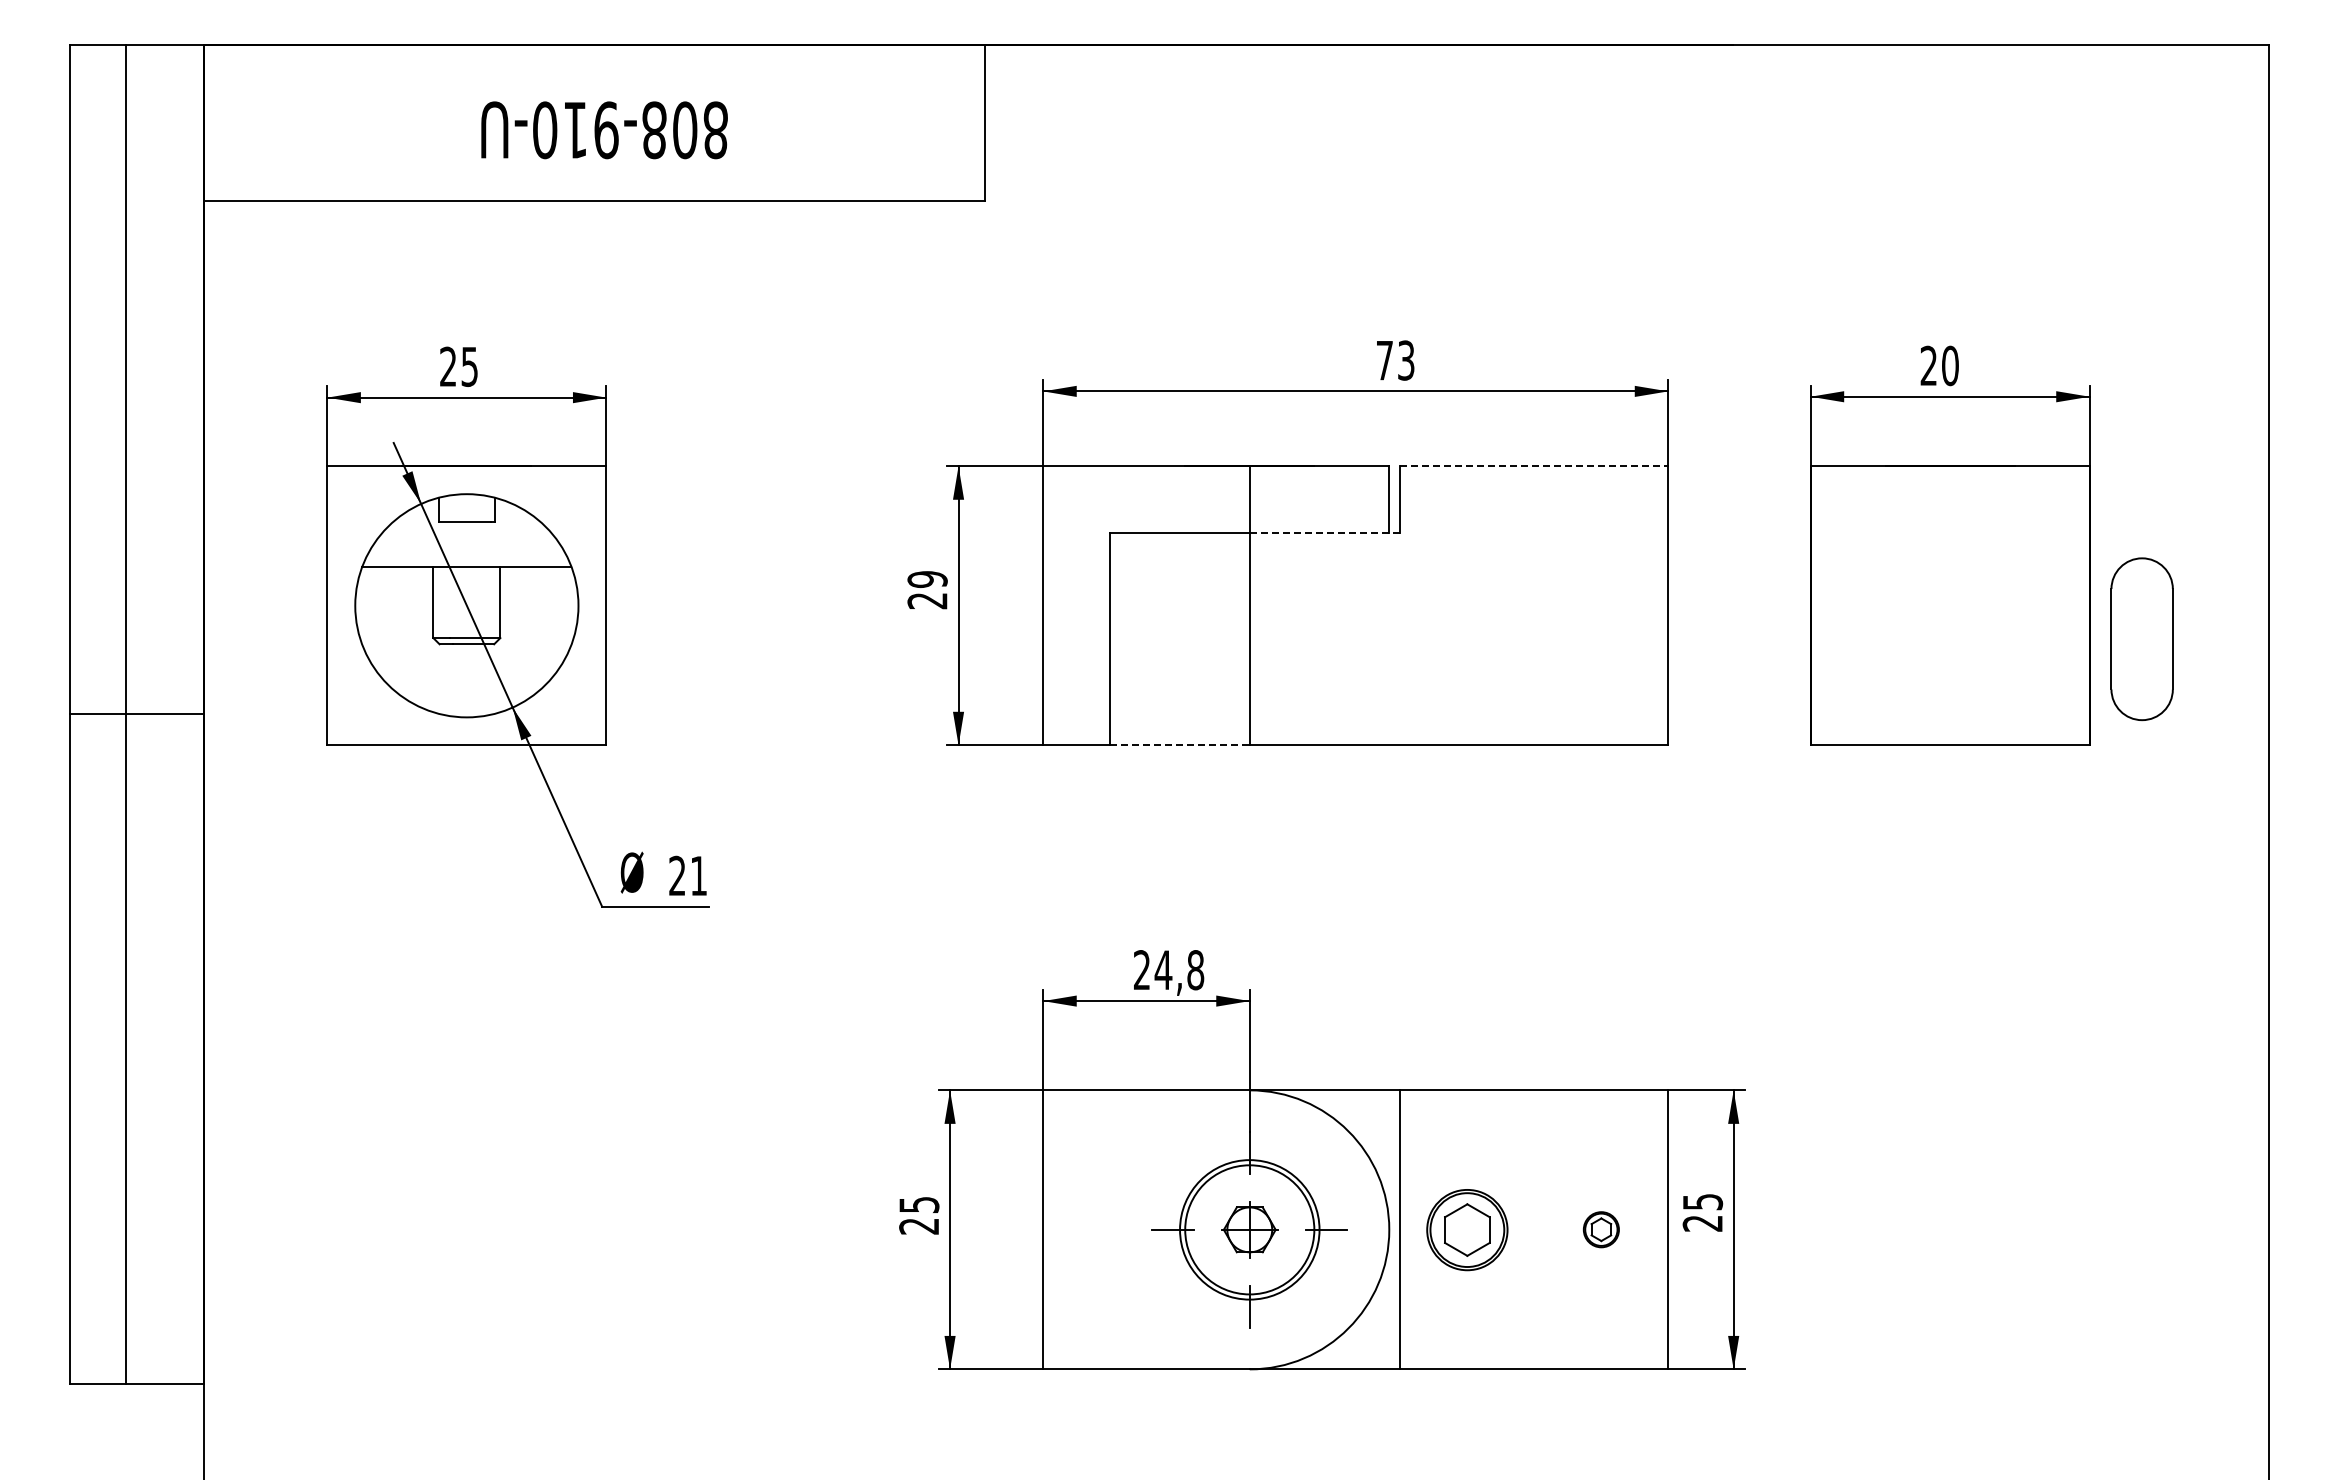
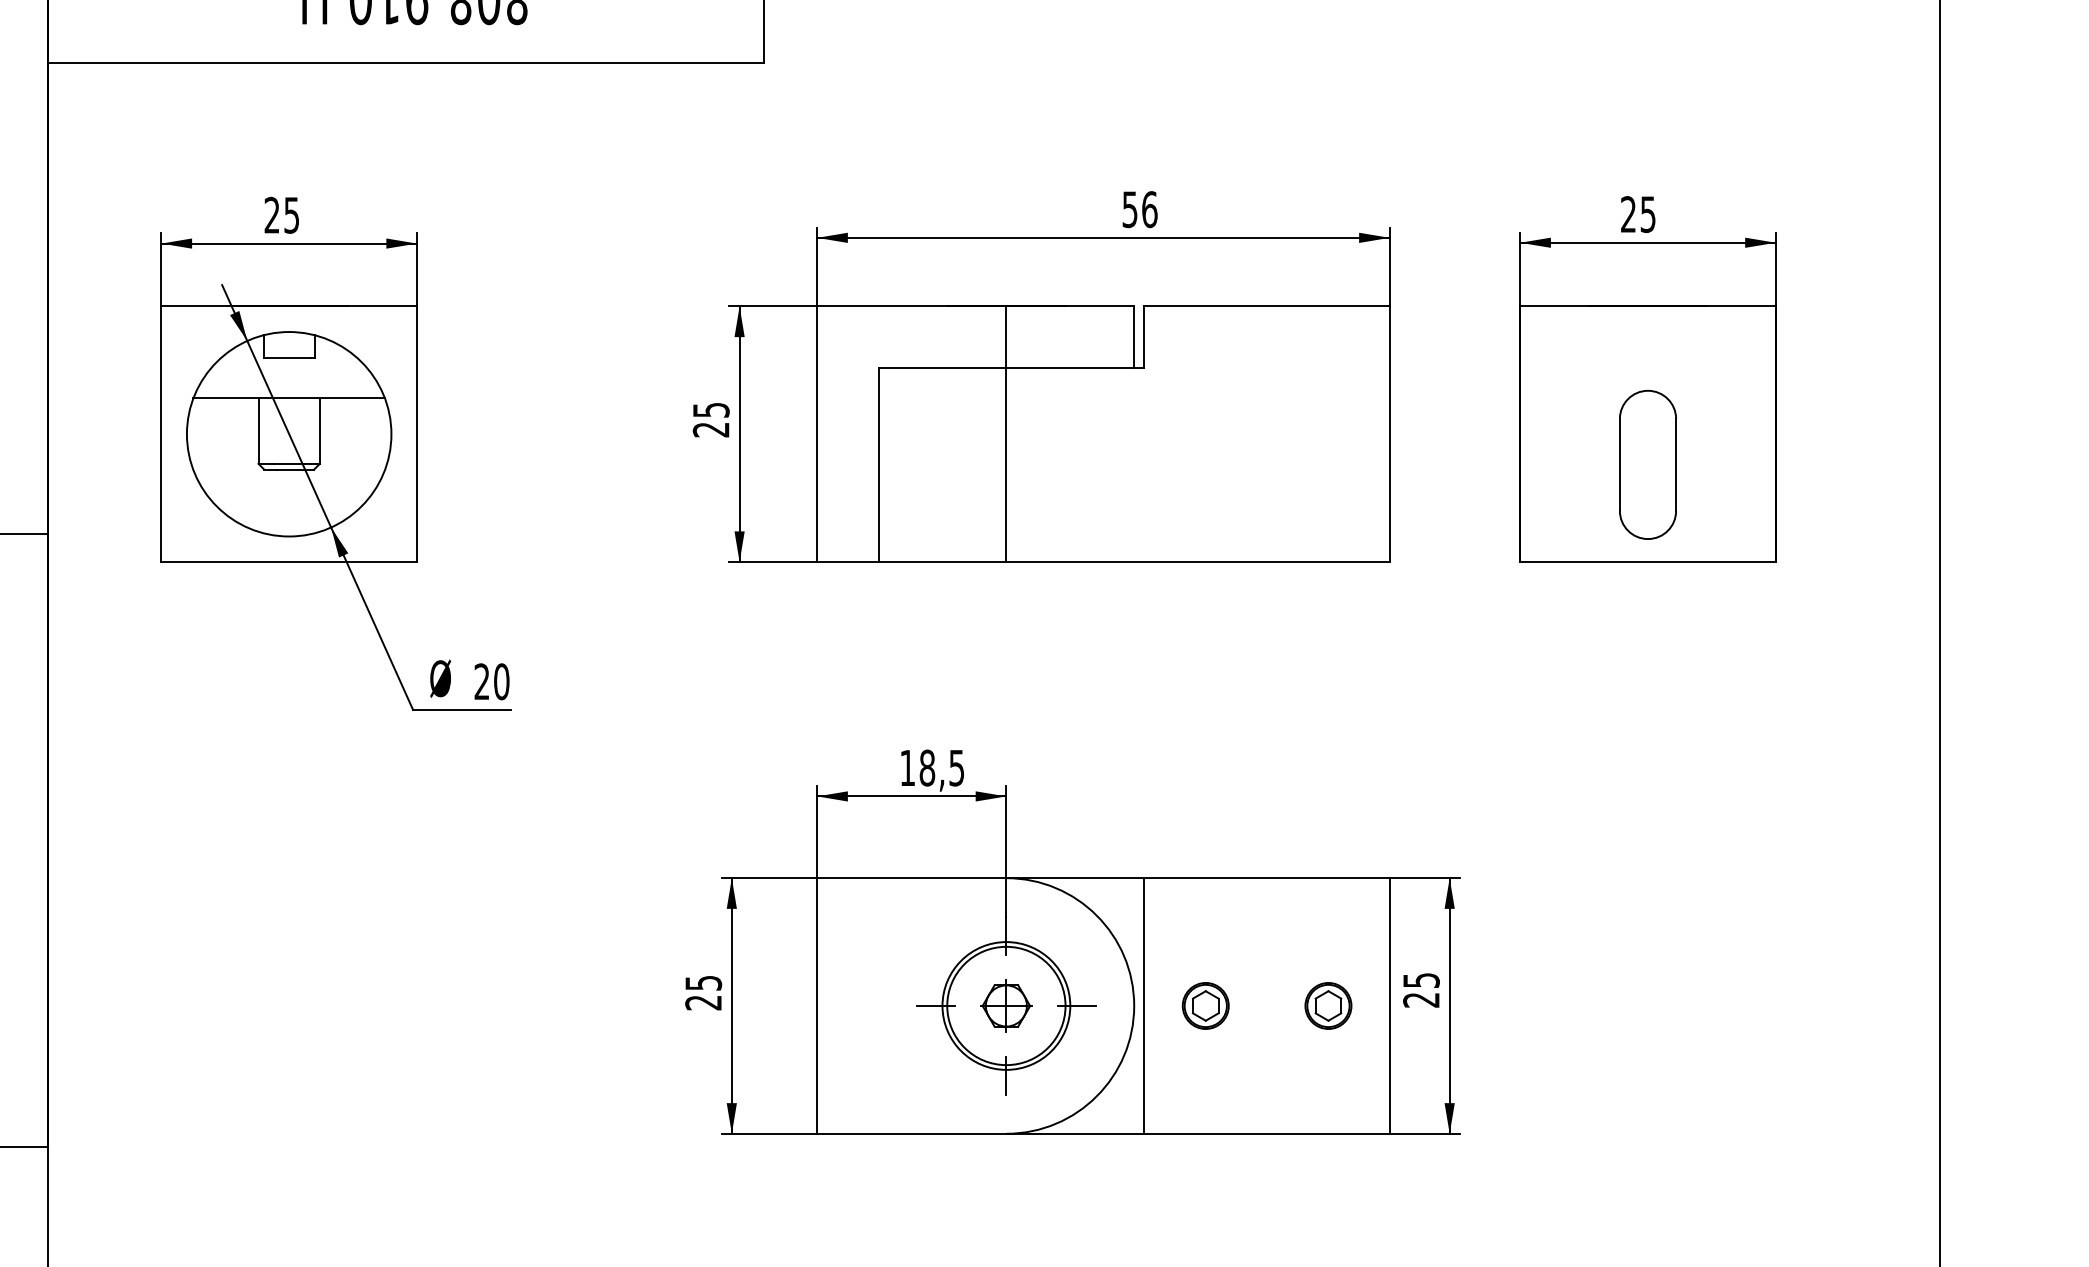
text: (1395, 360) -> (1139, 209), 73 -> 56
text: (1950, 365) -> (1648, 214), 20 -> 25
line: (1534, 466) -> (1267, 306), dashed -> solid
line: (1325, 533) -> (1075, 368), dashed -> solid
text: (927, 579) -> (711, 410), 29 -> 25
part: (2141, 639) -> (1647, 465), moved
line: (1180, 745) -> (942, 562), dashed -> solid
text: (698, 875) -> (501, 681), 21 -> 20
text: (1169, 970) -> (932, 768), 24,8 -> 18,5
part: (1467, 1229) -> (1205, 1005), size x0.62
part: (1601, 1229) -> (1328, 1005), size x1.43

